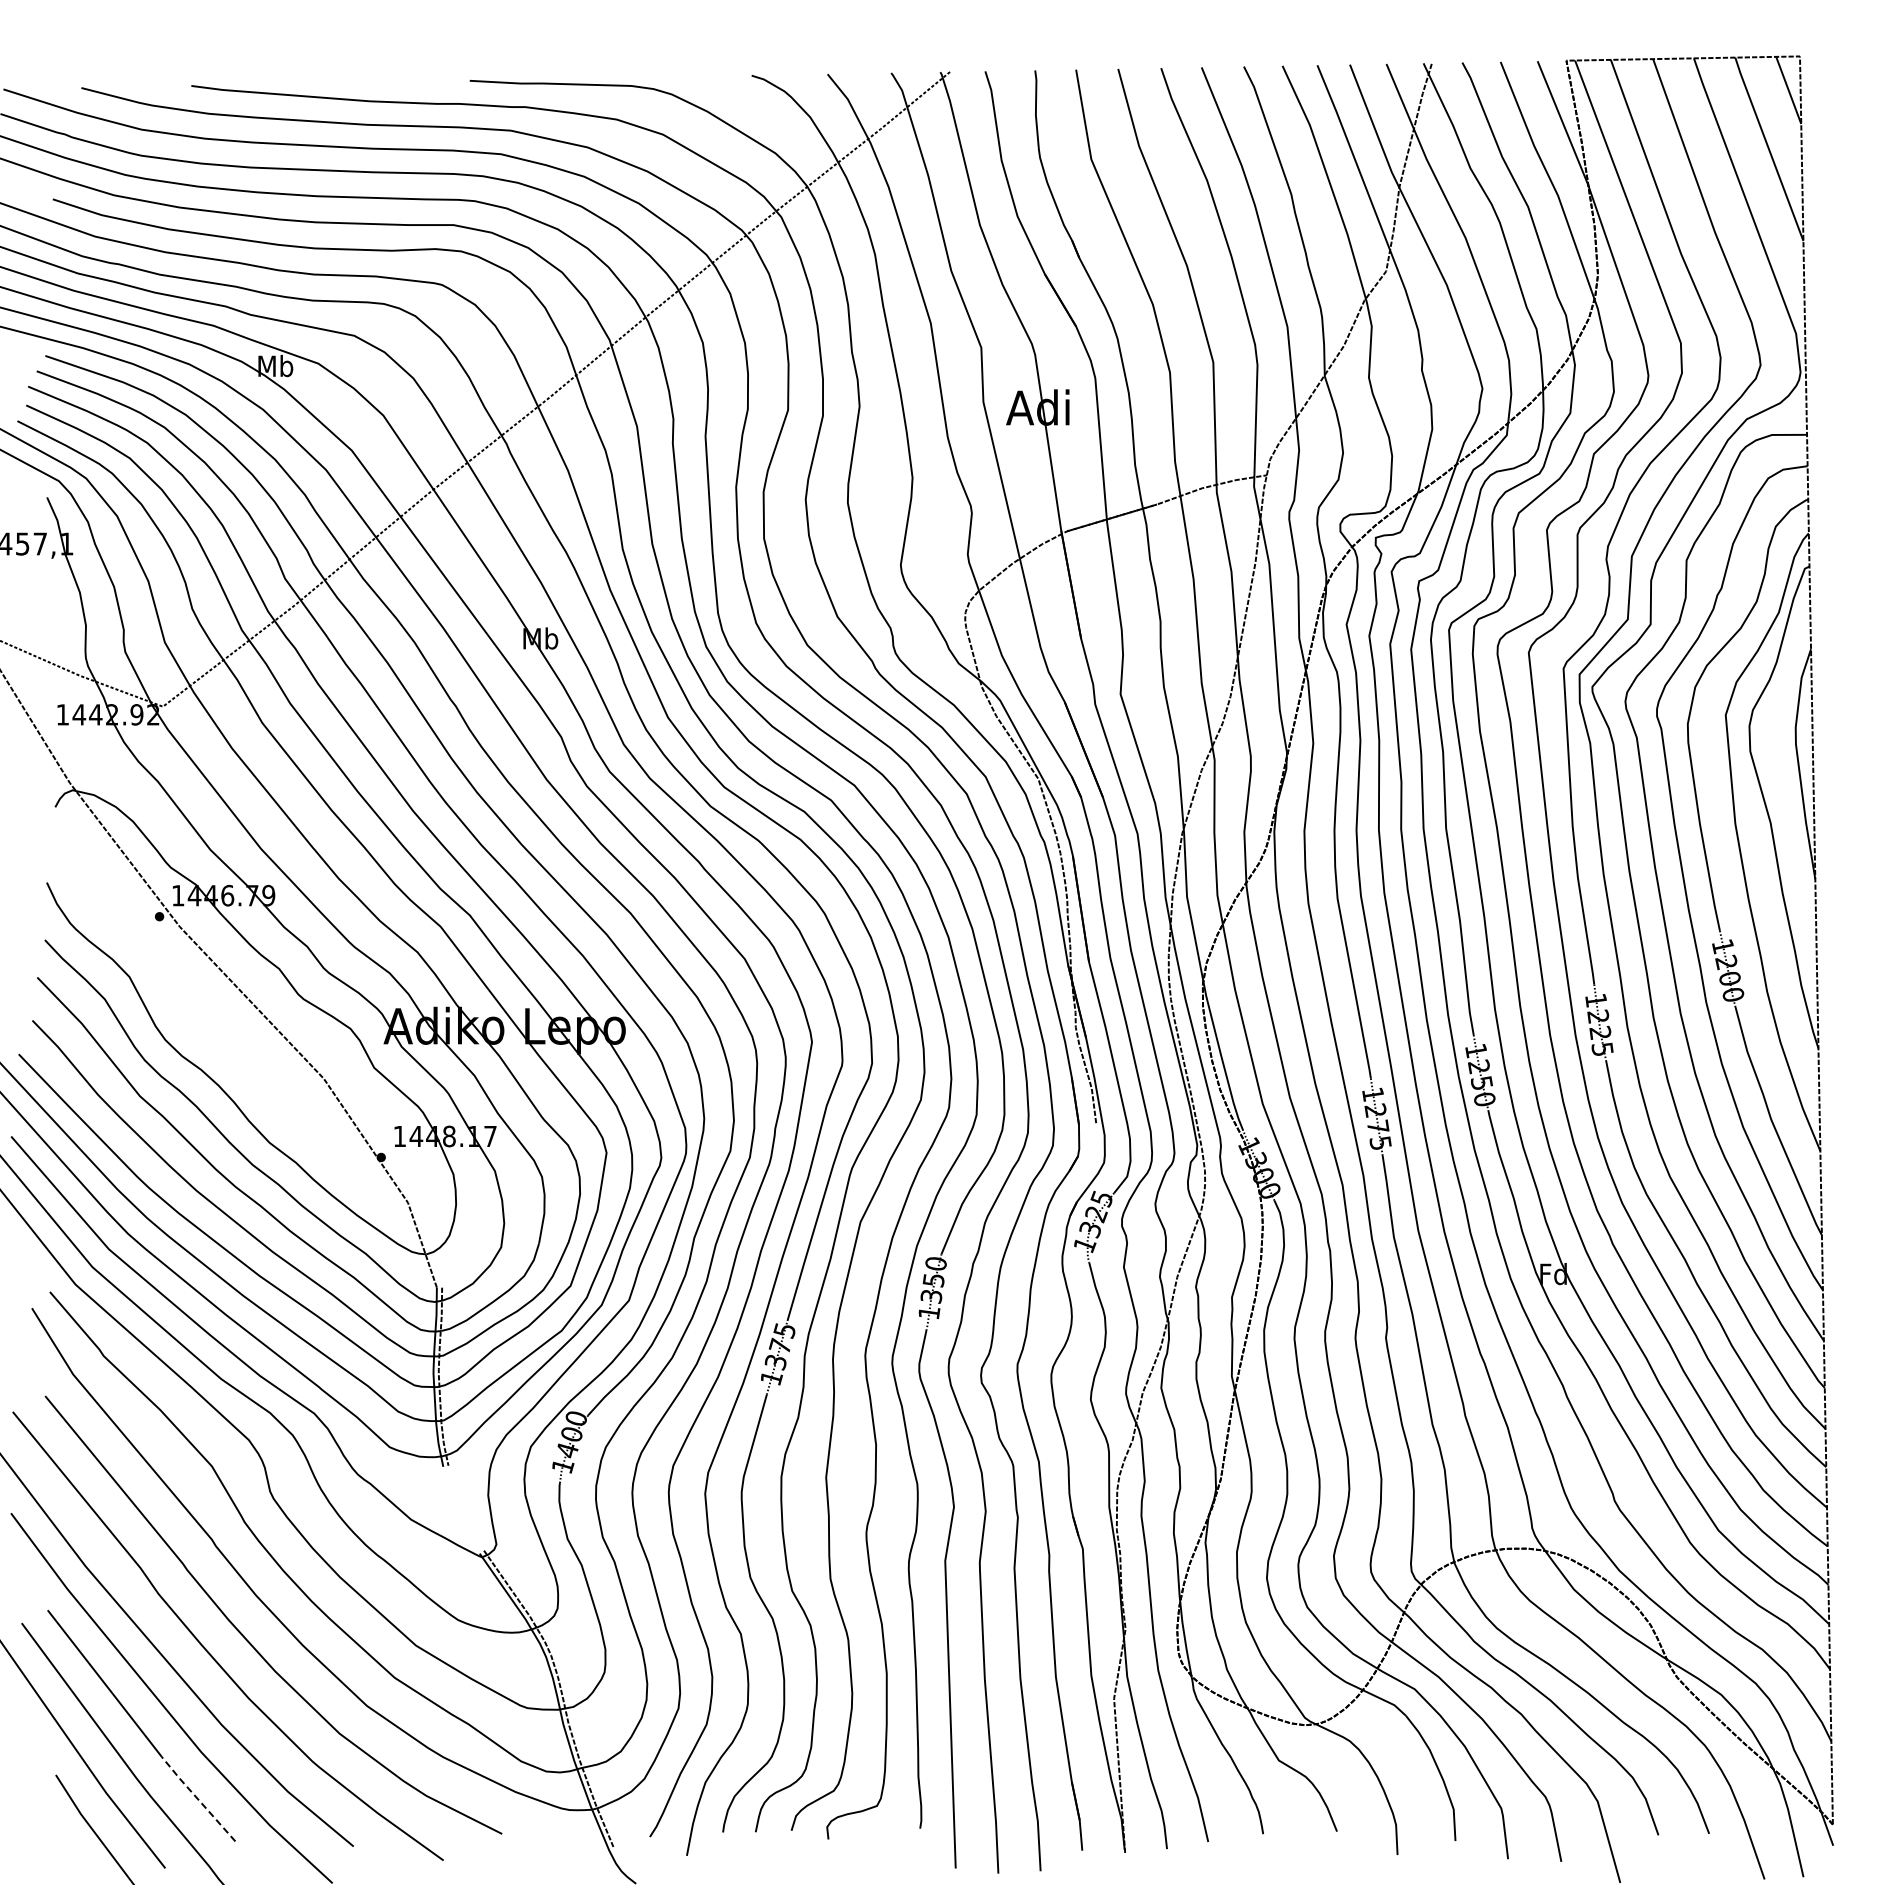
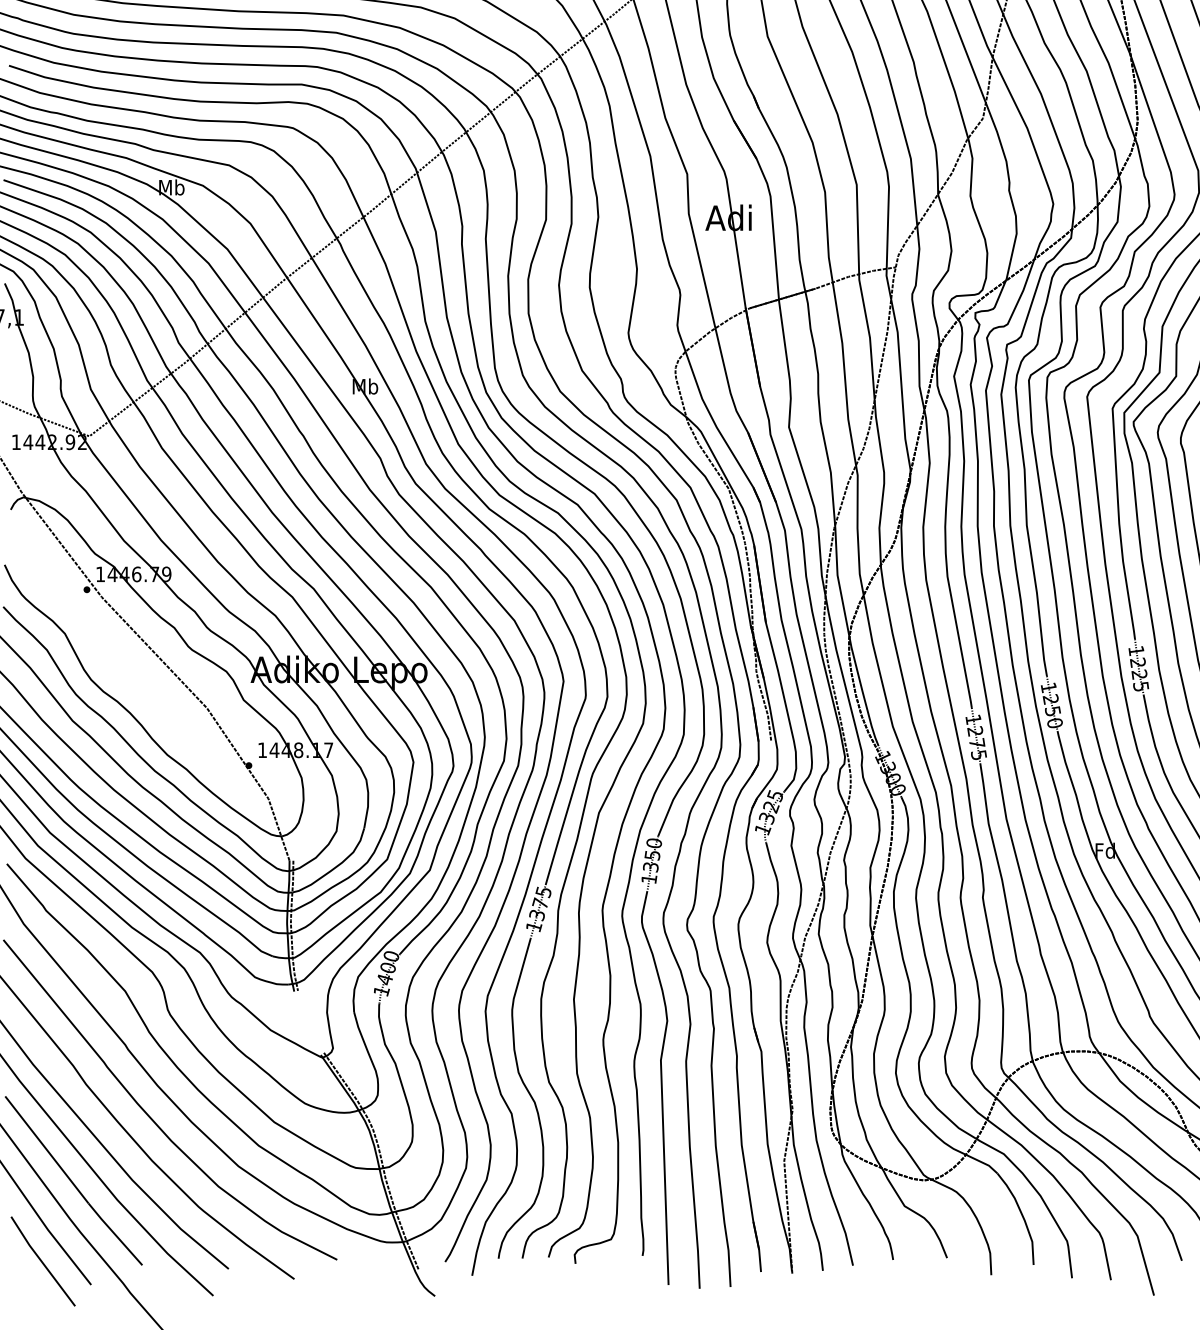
line: (197, 1799) -> (114, 1234), dashed -> solid

